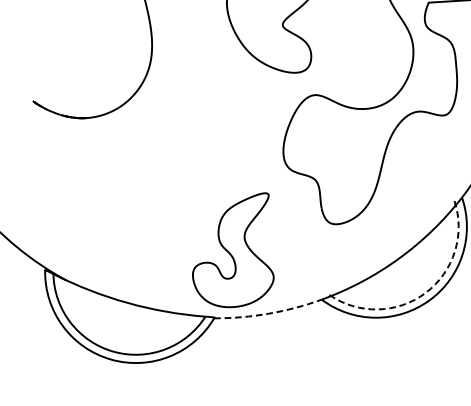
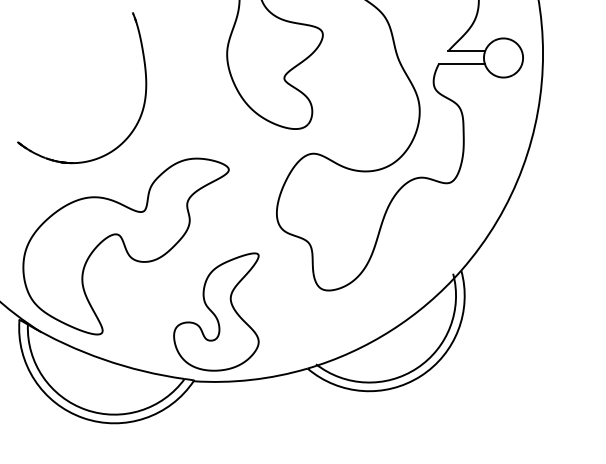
part: (141, 194) -> (125, 246), added
arc: (426, 293) -> (417, 368), dashed -> solid
arc: (269, 313) -> (251, 379), dashed -> solid

